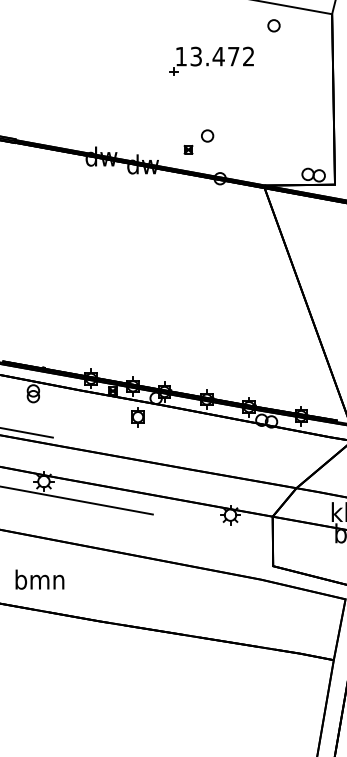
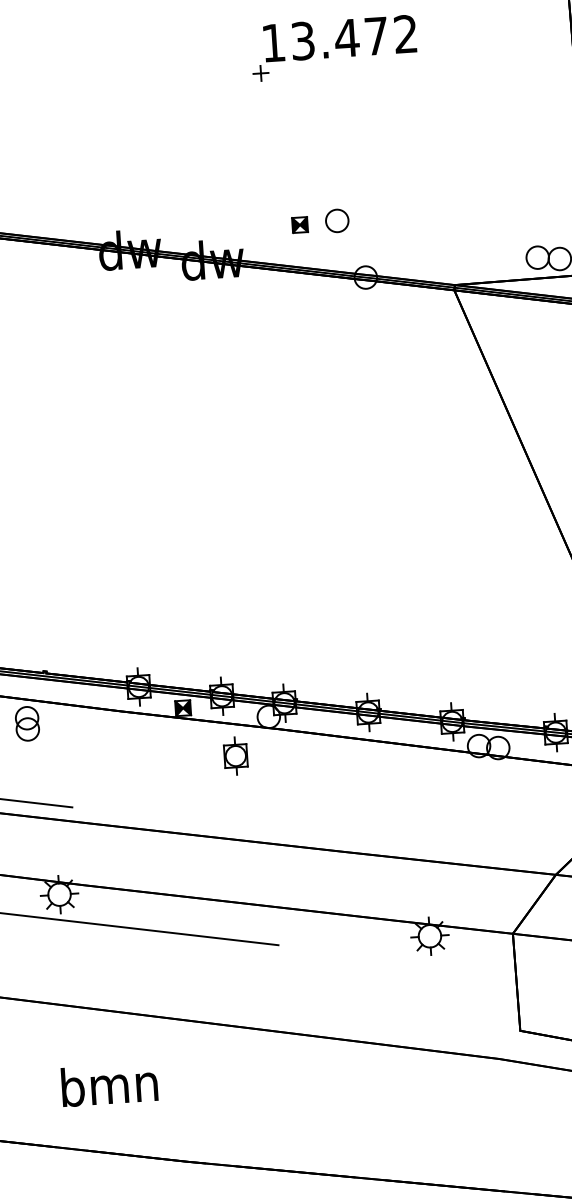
part: (207, 135) -> (337, 219), moved
text: (39, 579) -> (108, 1084), moved

